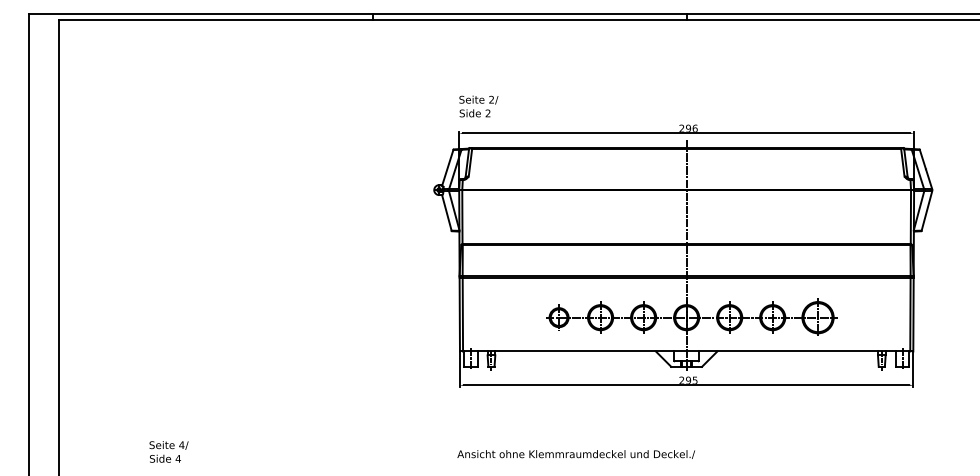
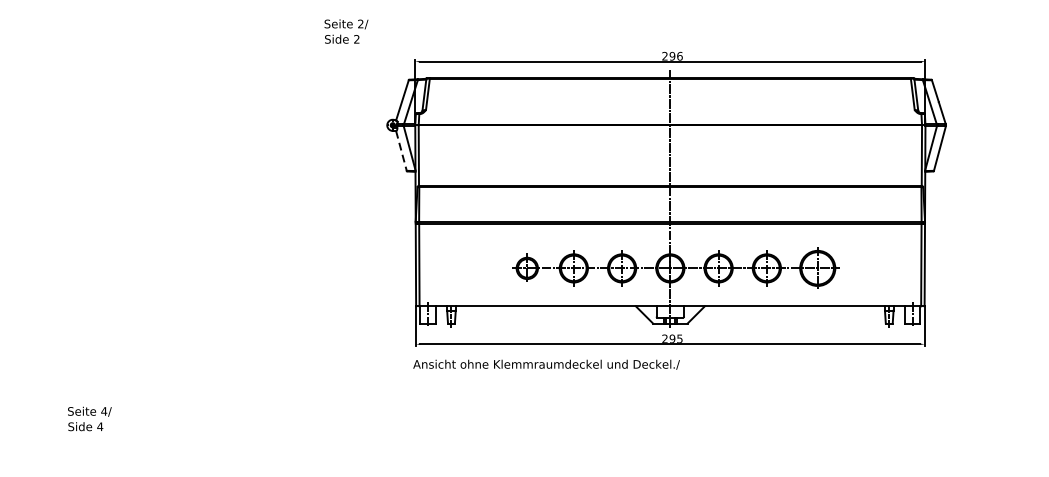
text: (478, 106) -> (346, 31), moved
line: (446, 213) -> (401, 151), solid -> dashed
text: (575, 454) -> (545, 364), moved

